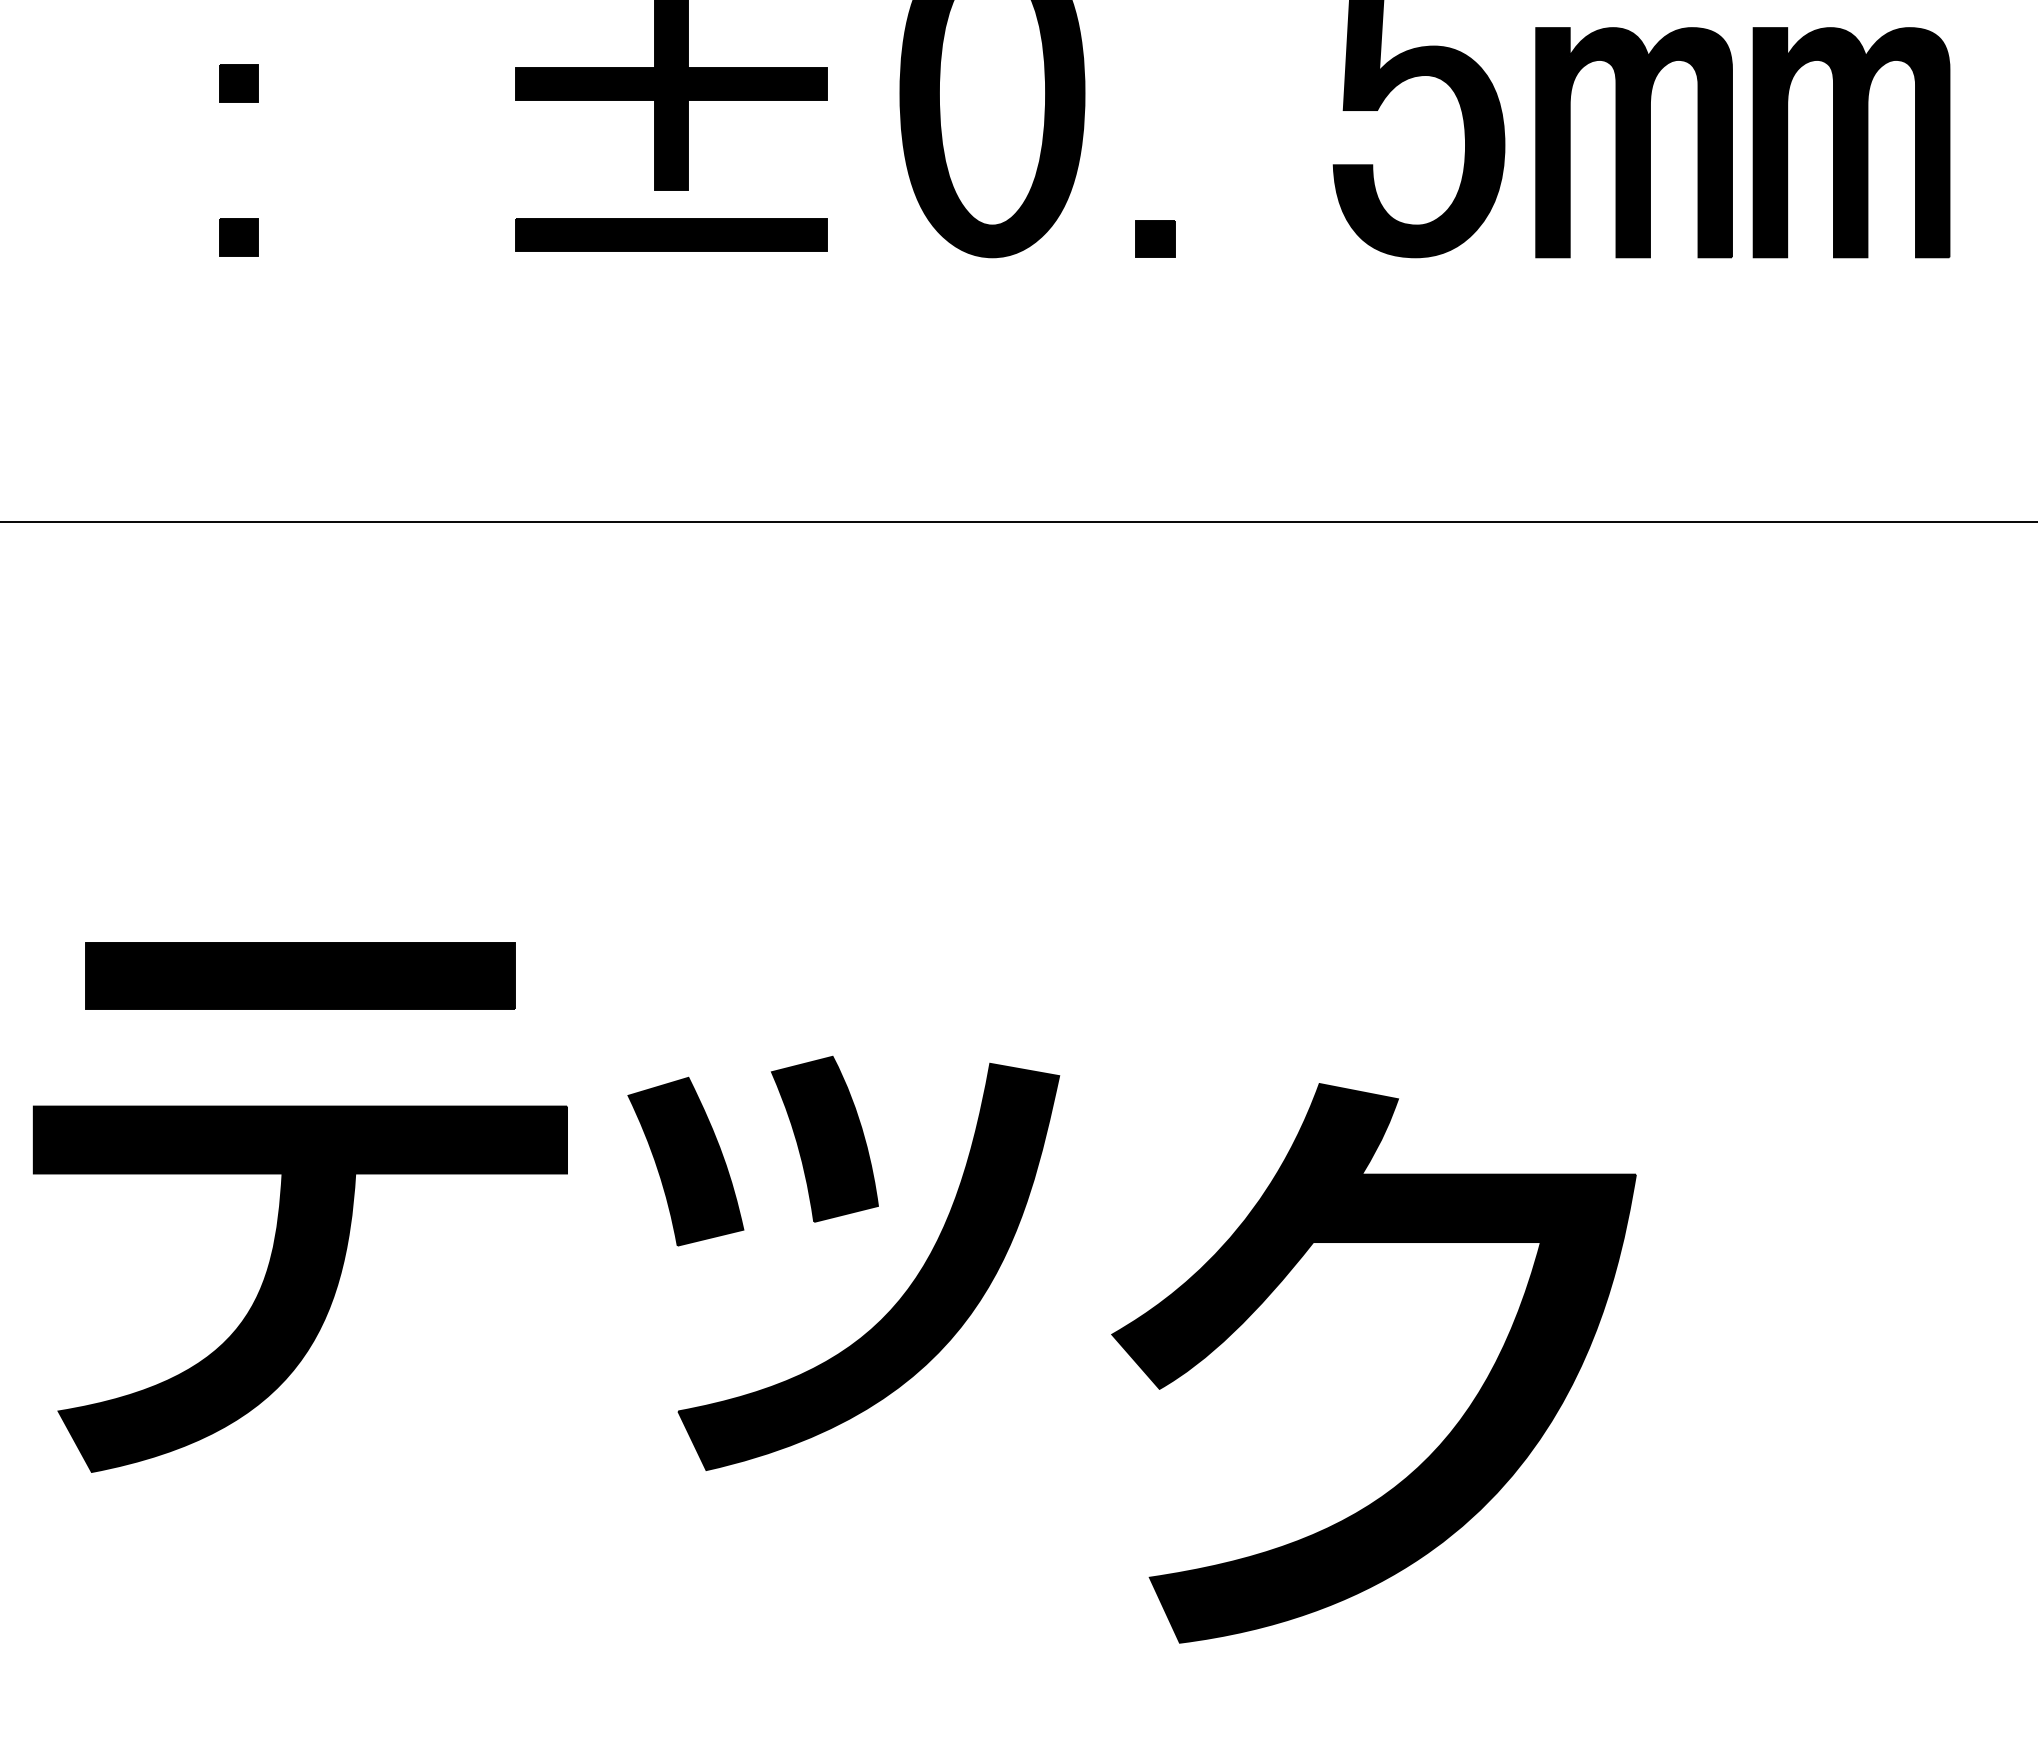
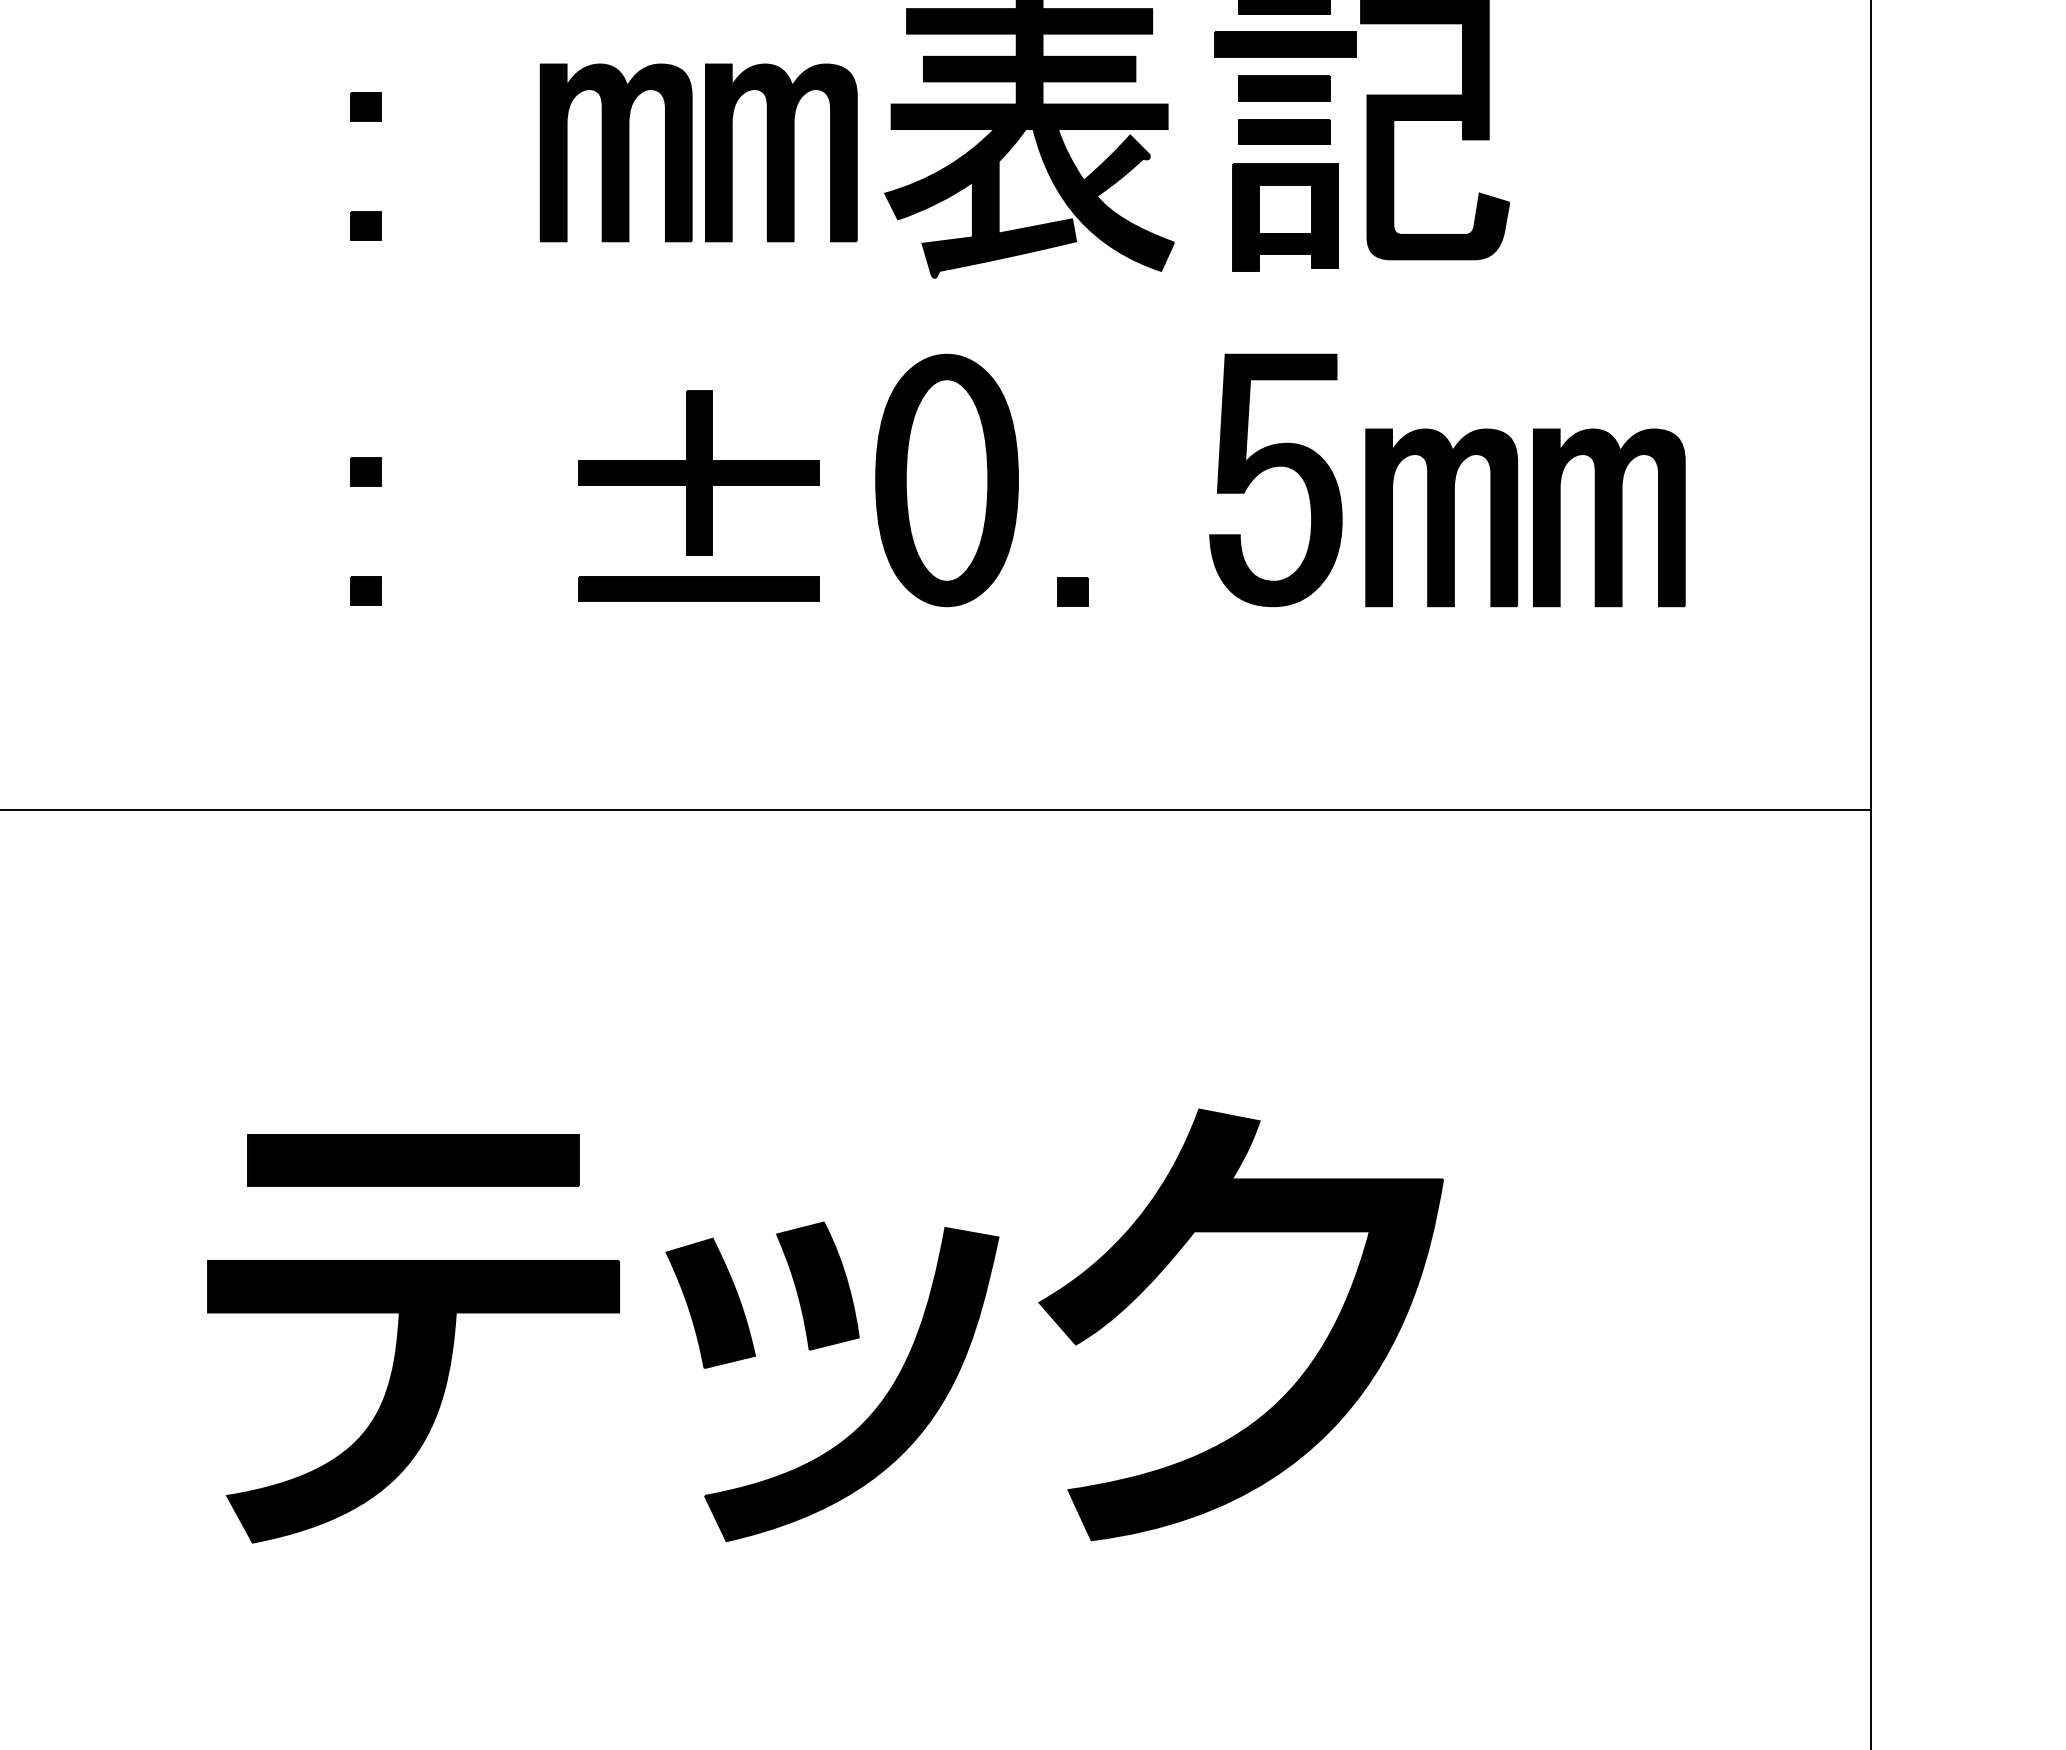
part: (1454, 1425) -> (1303, 1372), moved

